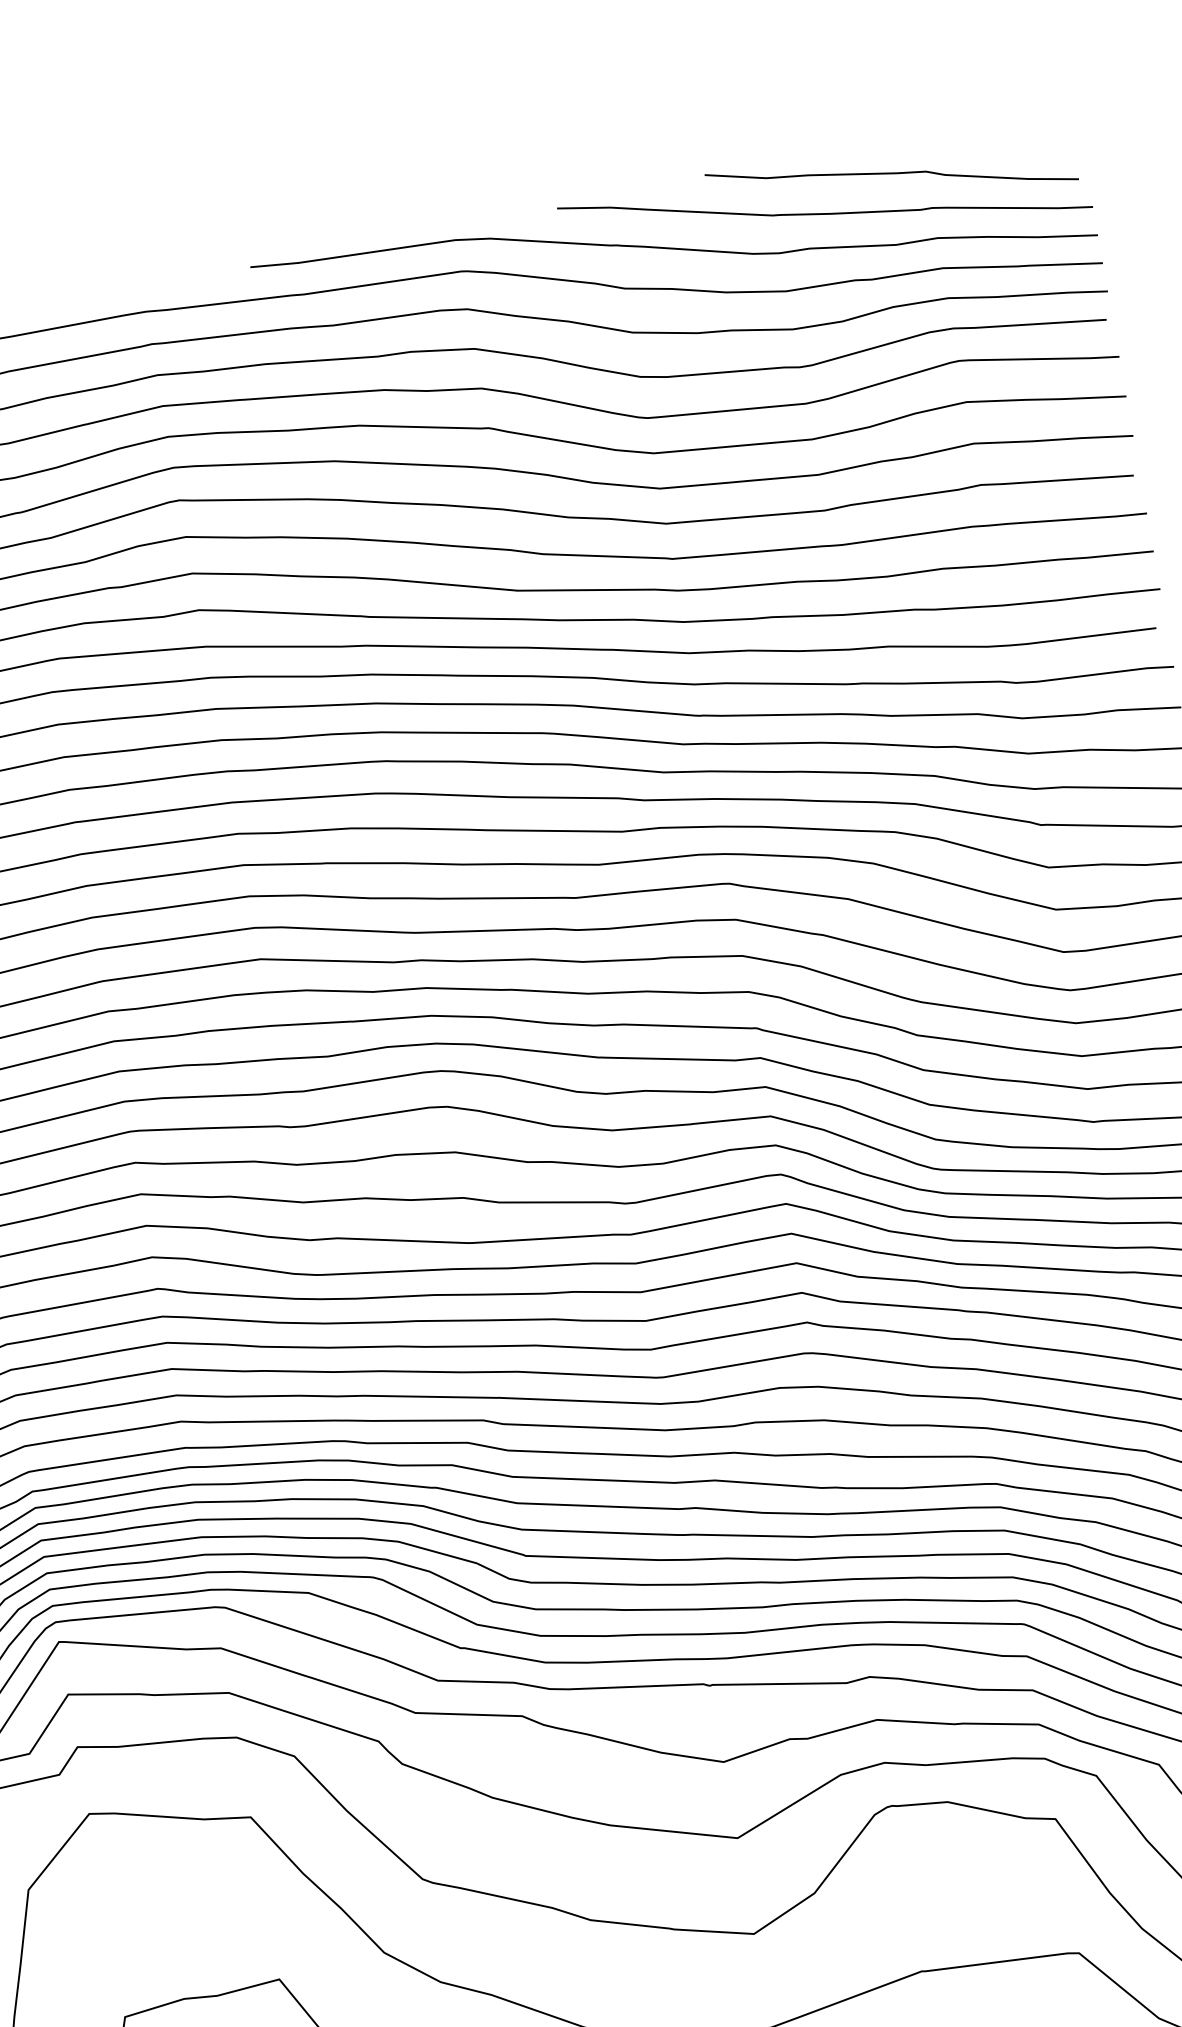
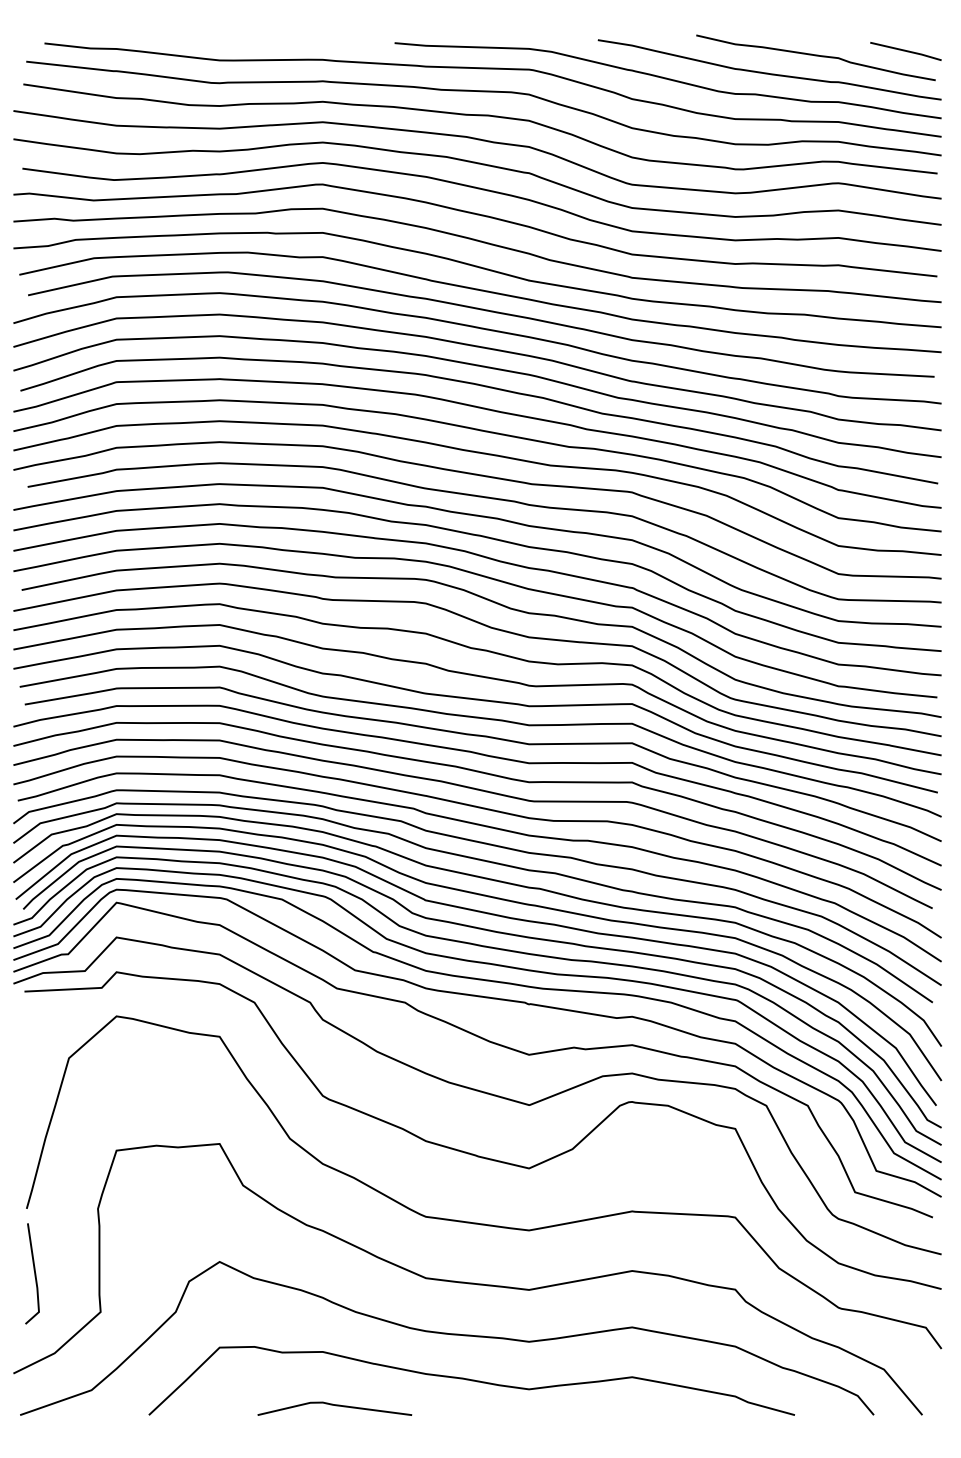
line: (1025, 143) -> (905, 51), added

